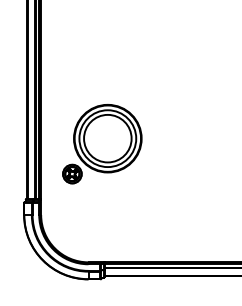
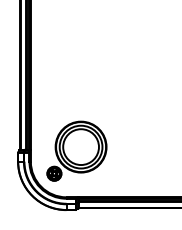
part: (102, 144) -> (77, 151), moved

